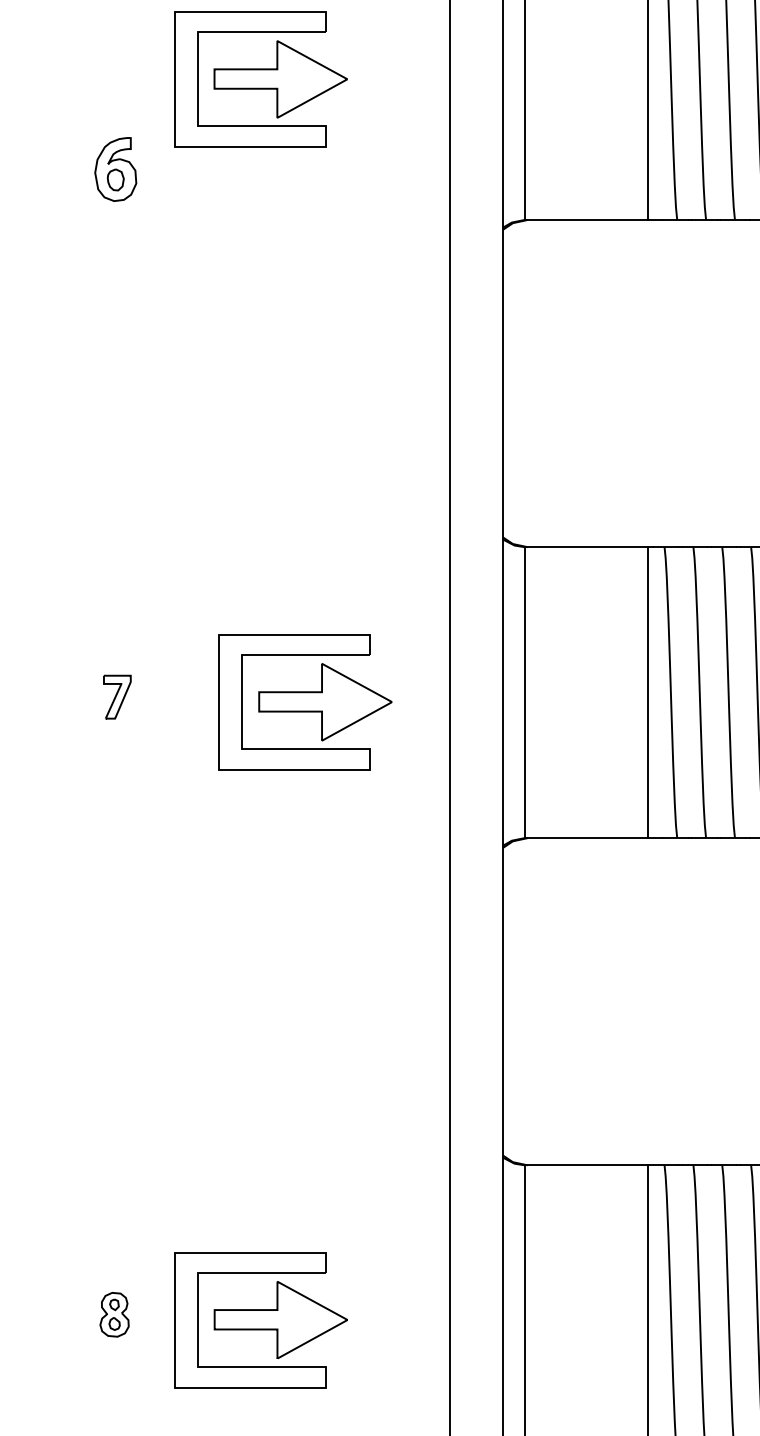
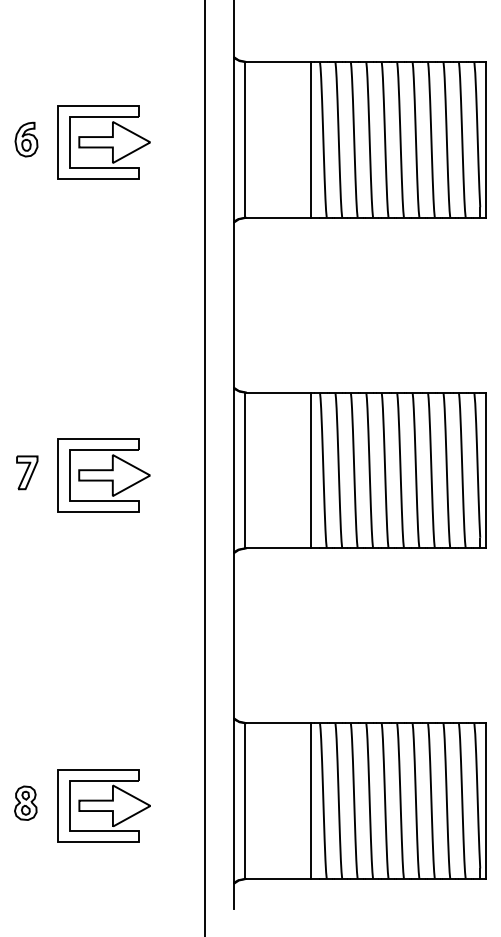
part: (115, 169) -> (26, 139), moved
part: (117, 696) -> (27, 472), size x1.43
part: (304, 702) -> (103, 475), moved
part: (113, 1313) -> (25, 802), size x1.43

